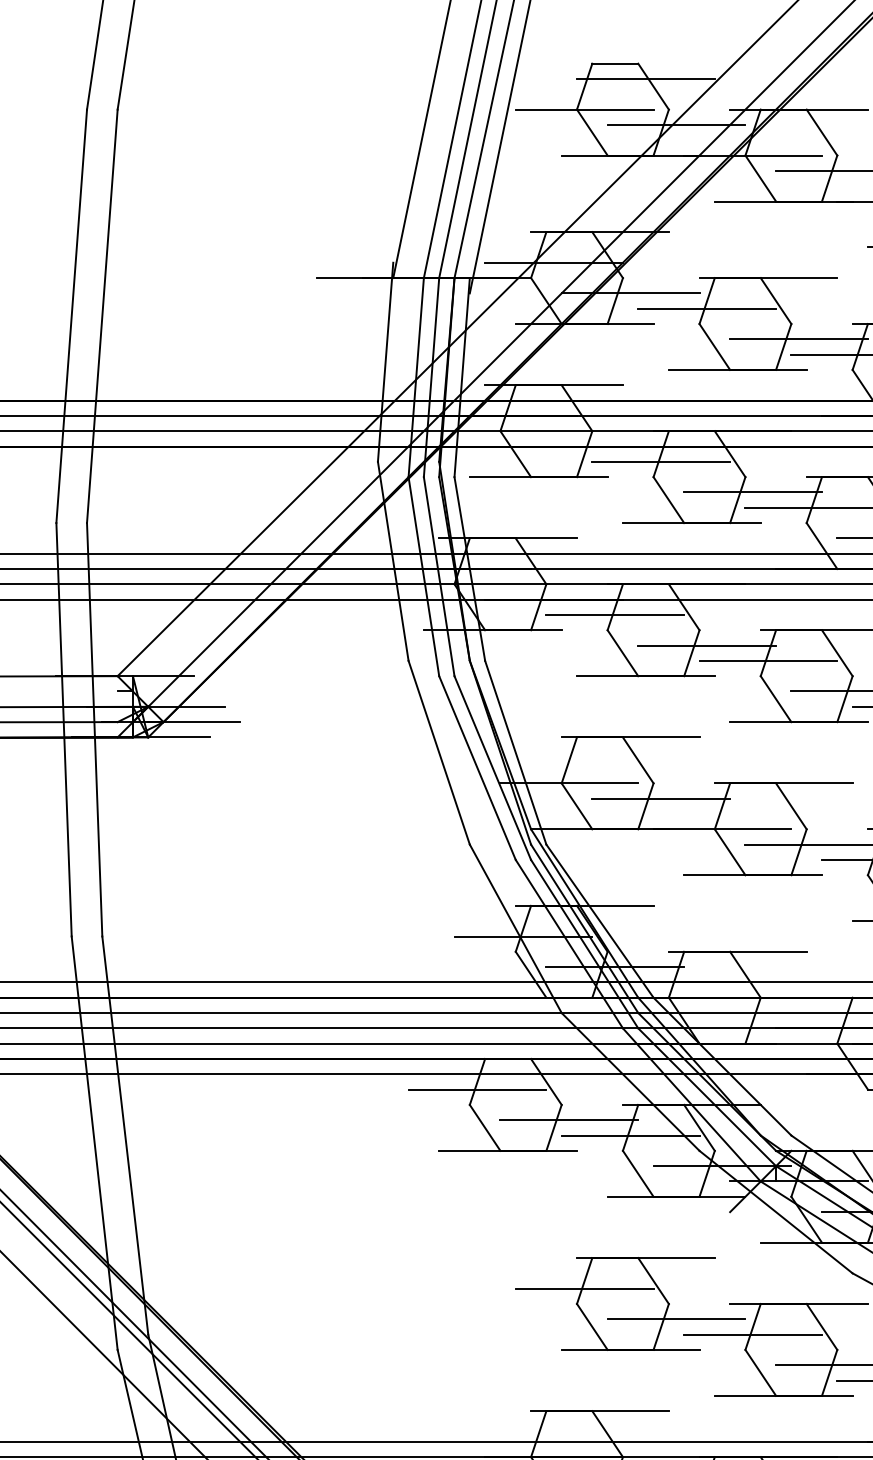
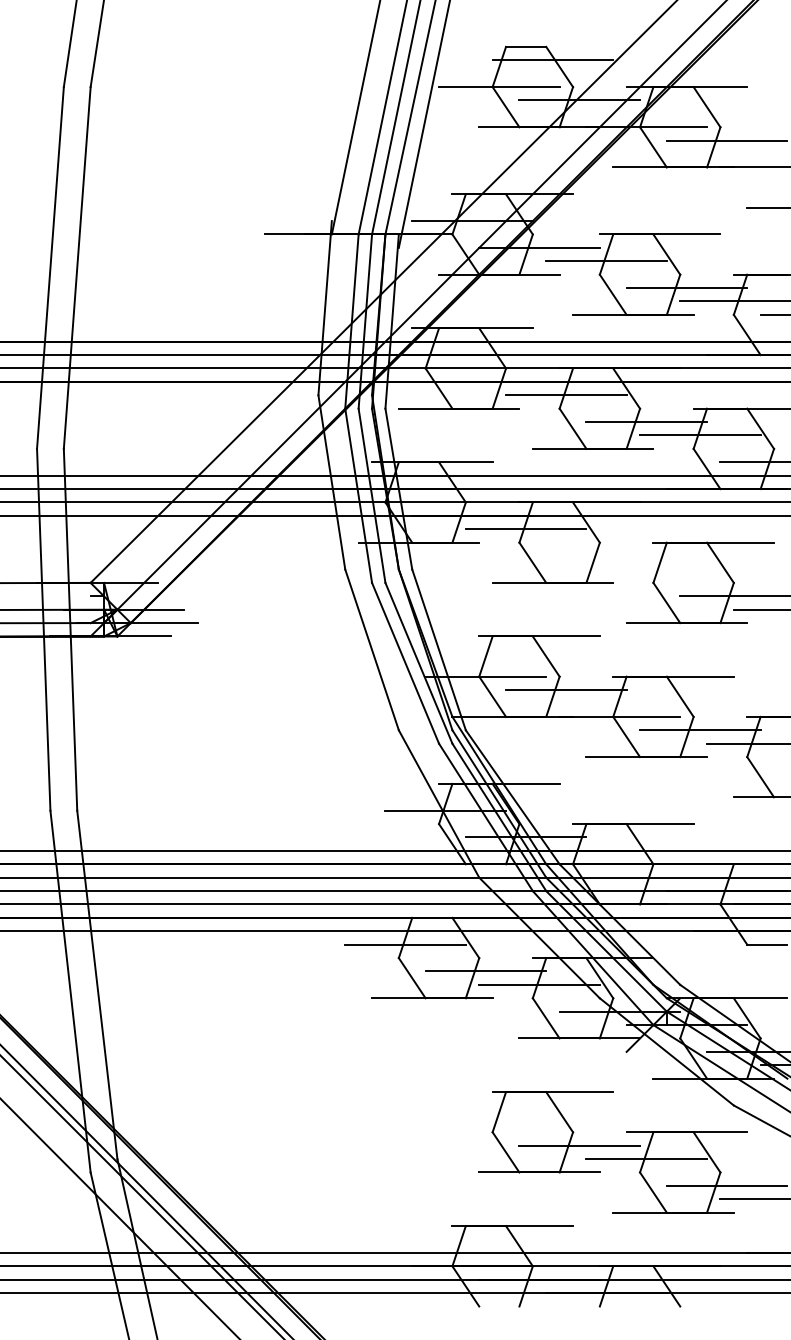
line: (707, 646) -> (606, 556), removed
line: (767, 660) -> (659, 569), removed
line: (584, 1288) -> (499, 1118), removed

